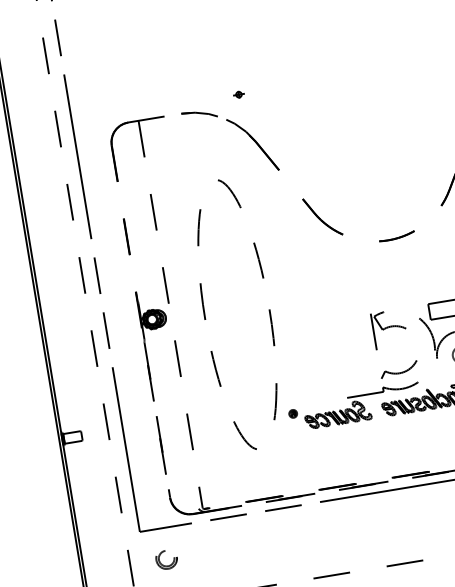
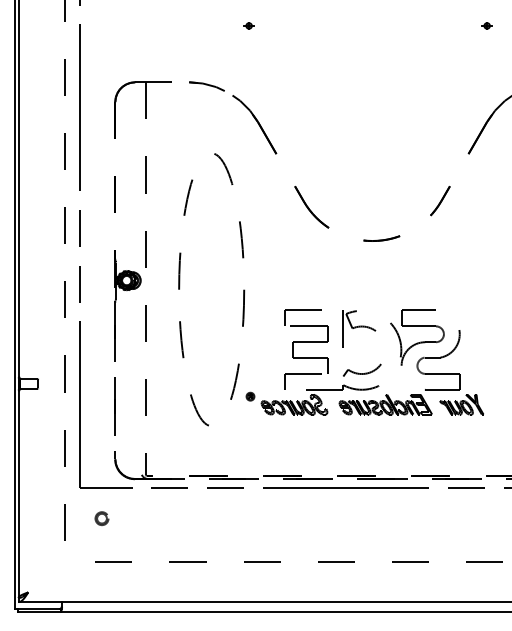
part: (238, 94) -> (248, 25), moved
part: (339, 351) -> (306, 342), added
circle: (166, 558) -> (101, 518), size x0.62

